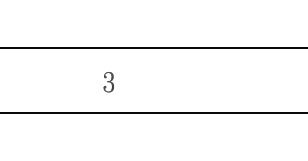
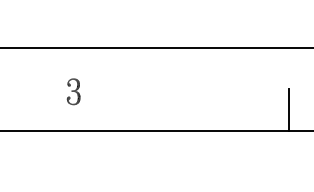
part: (108, 82) -> (73, 92), moved
line: (236, 96) -> (289, 110), added

